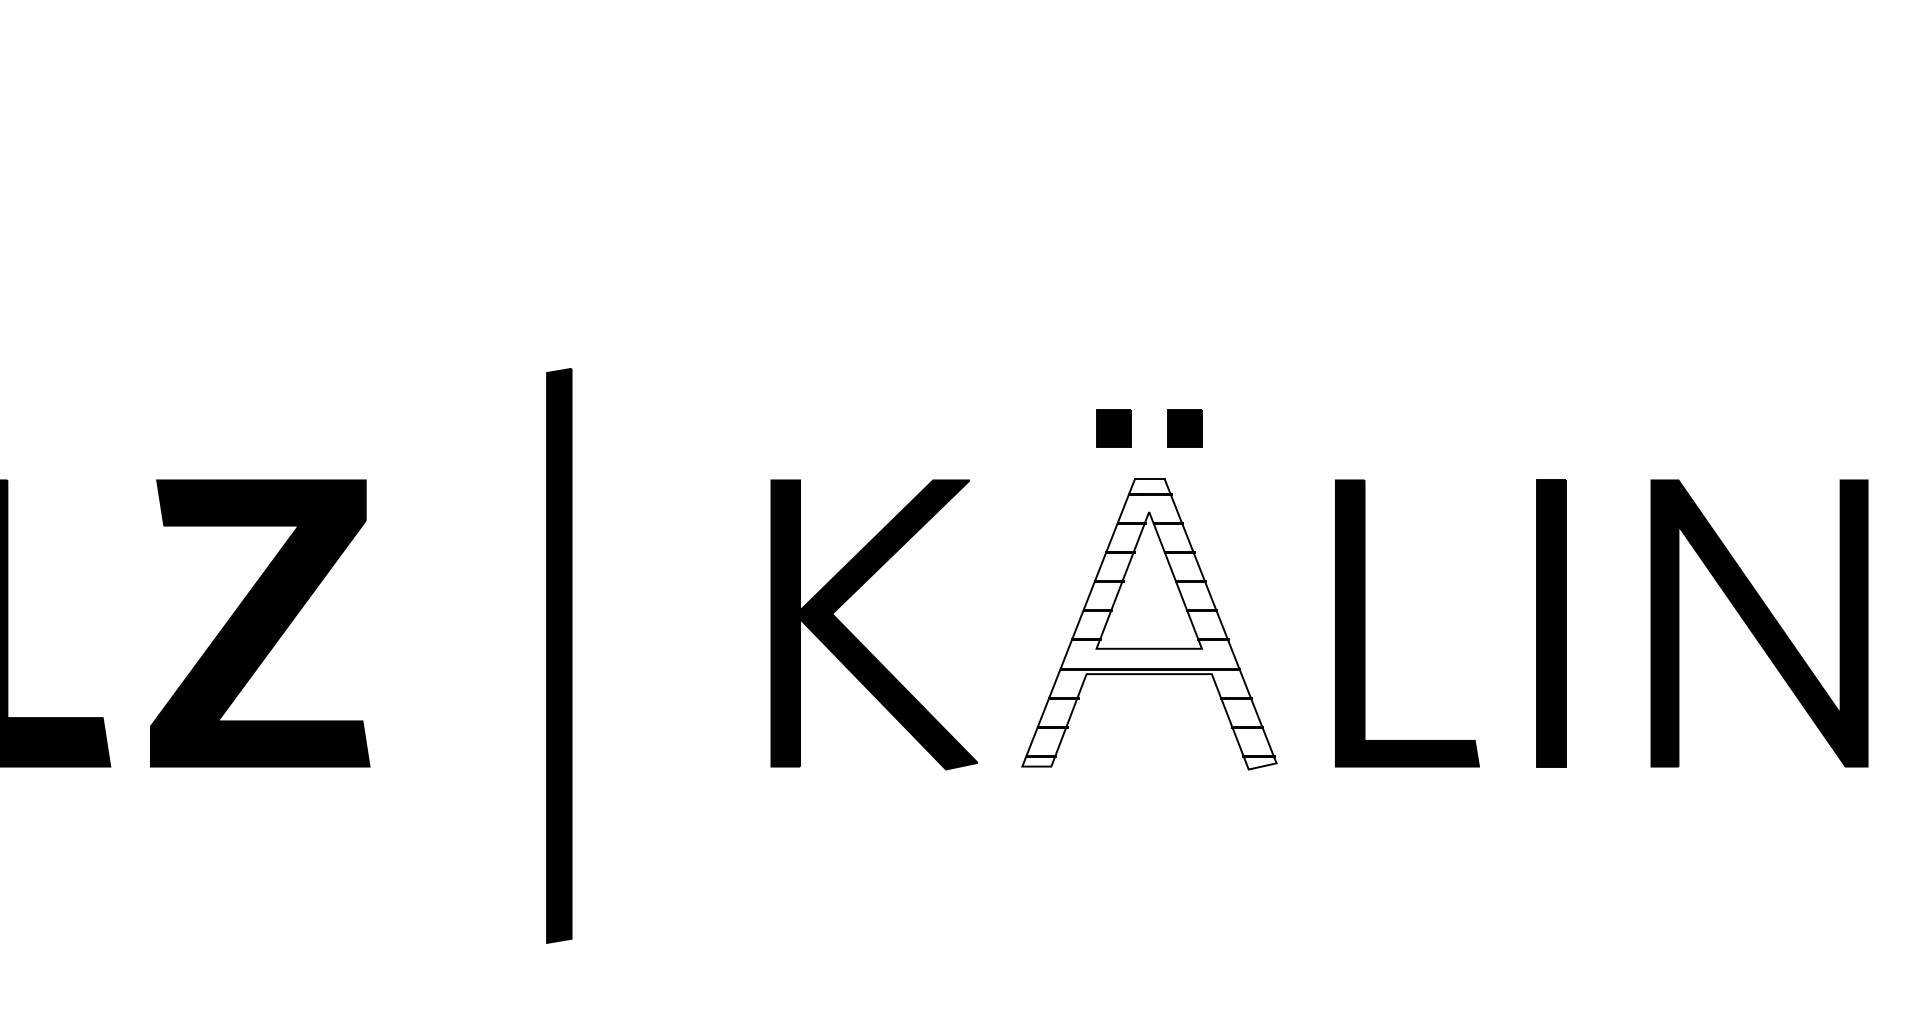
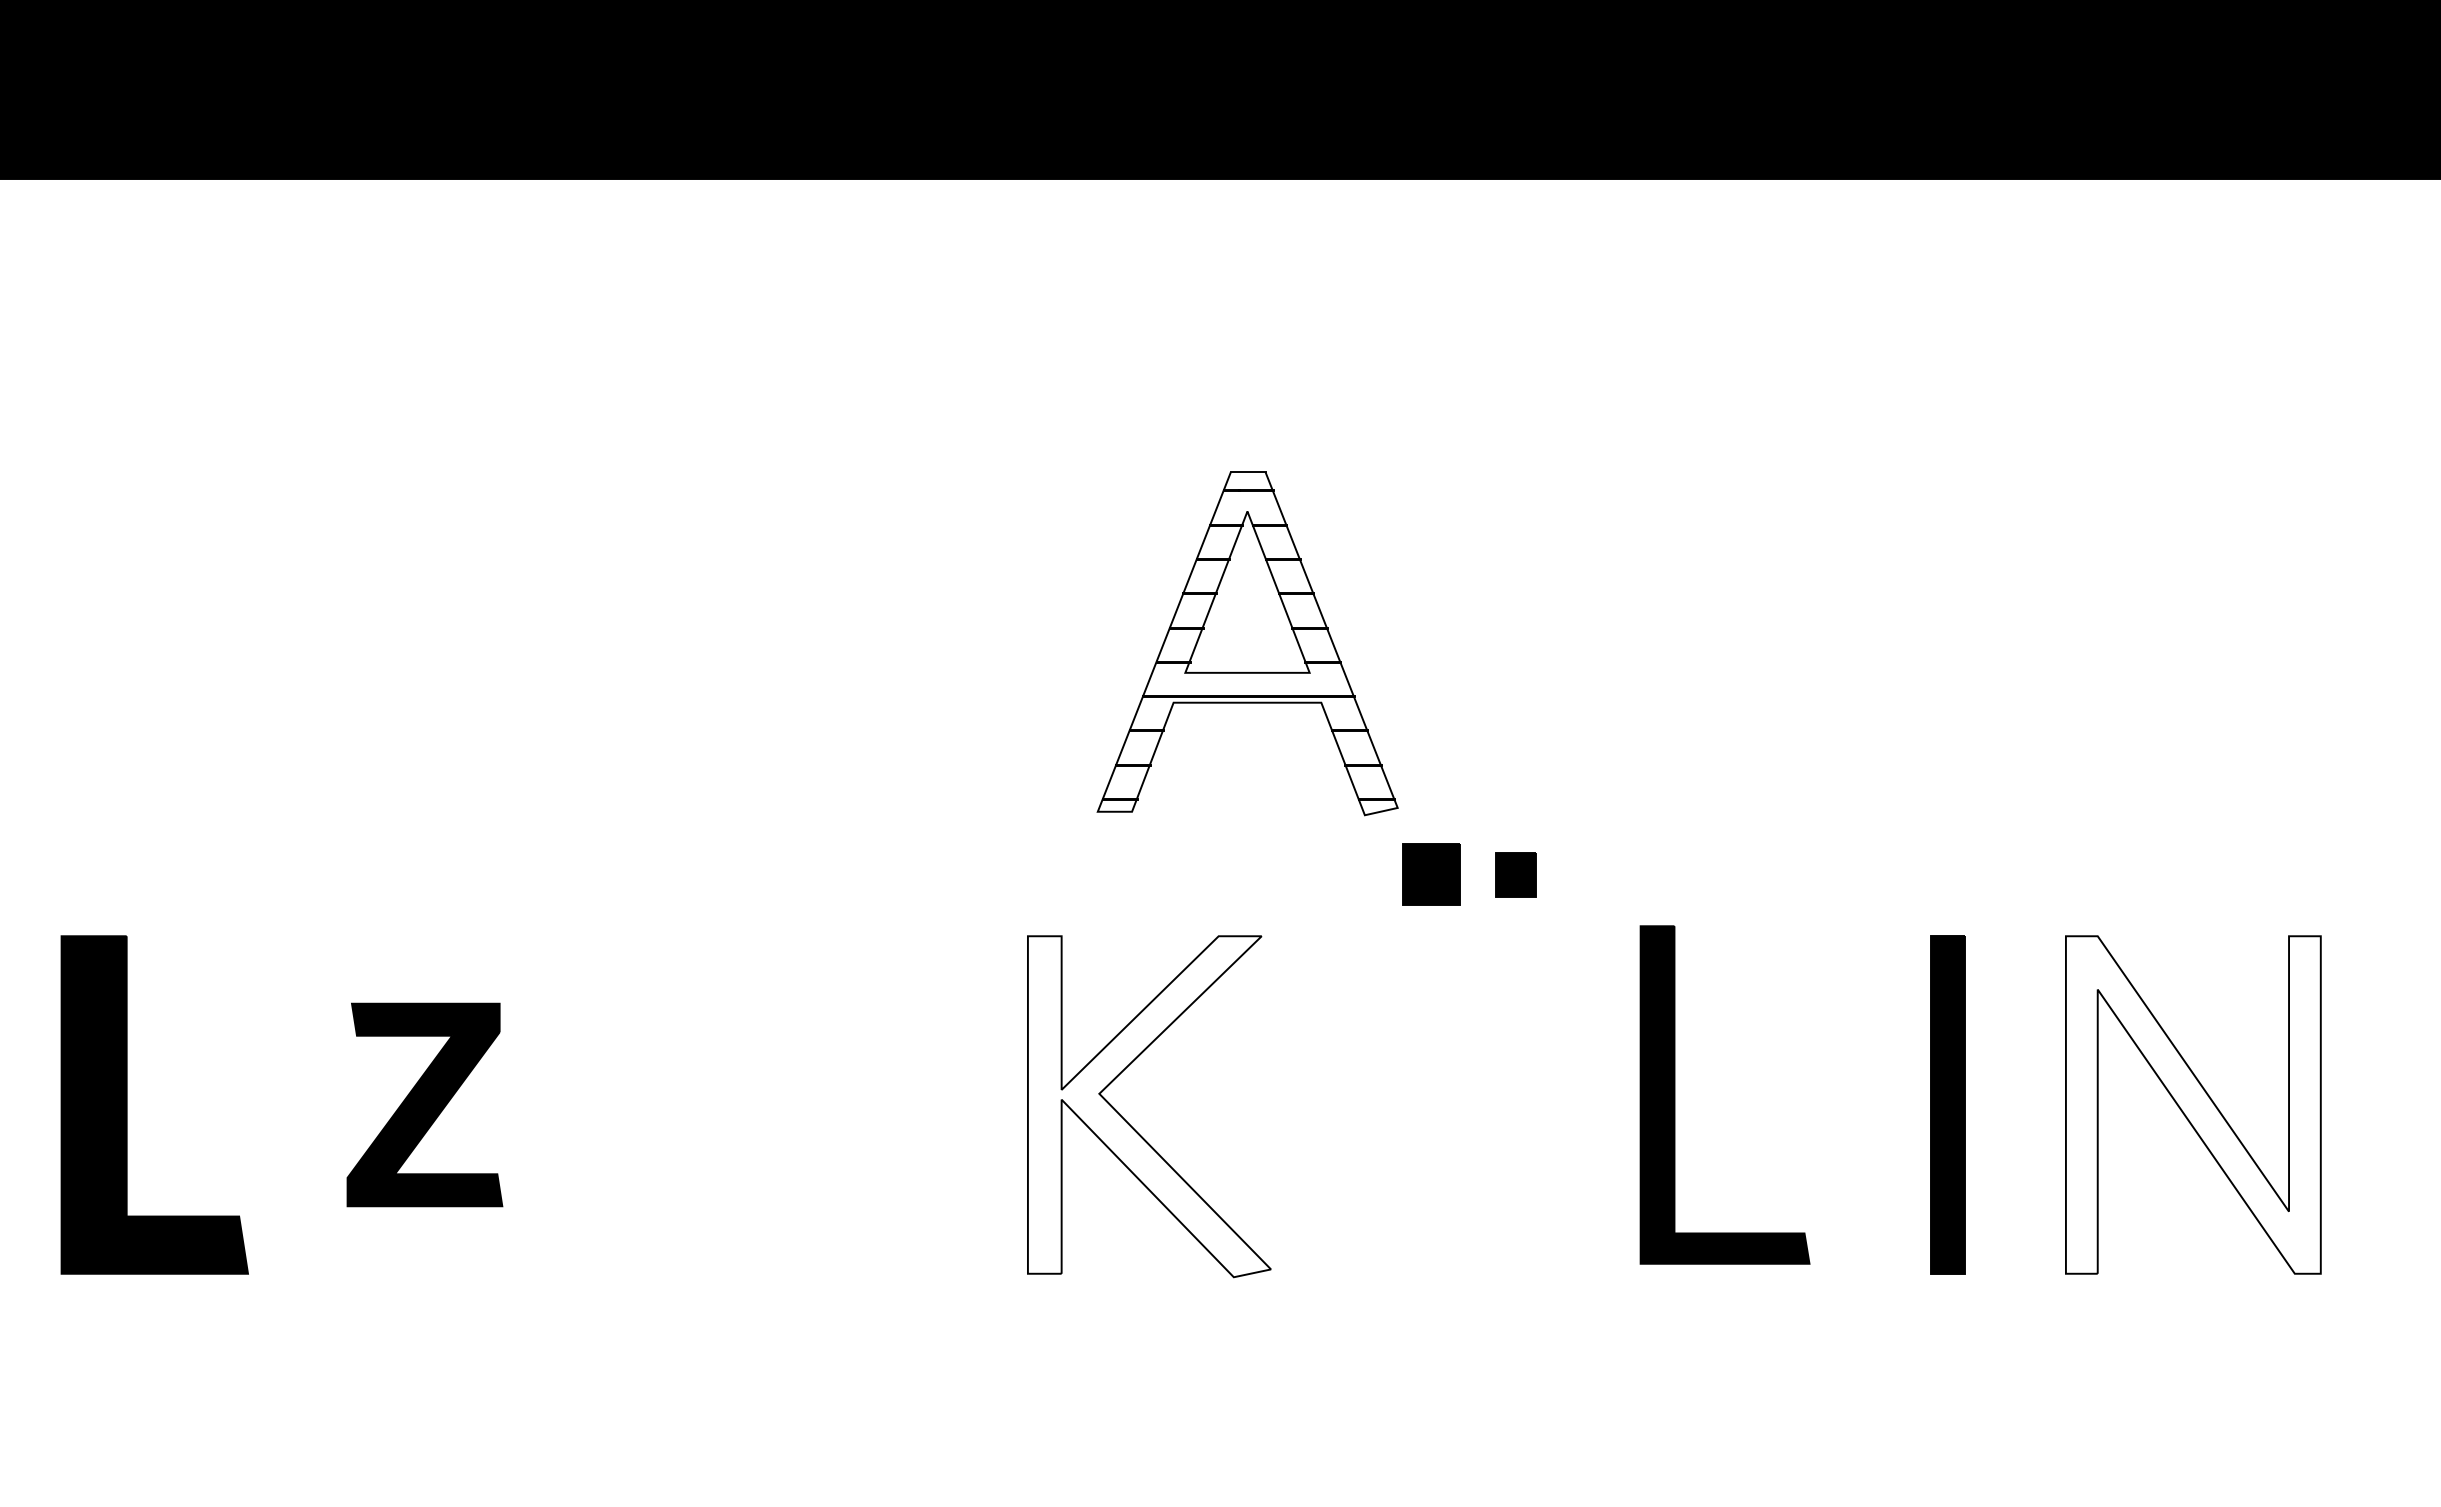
part: (1113, 428) -> (1431, 874), size x1.4
part: (259, 623) -> (424, 1104), size x0.6
part: (1149, 623) -> (1247, 643), moved
part: (1365, 623) -> (1675, 1094), moved
fill: (1758, 623) -> (2192, 1104), removed
fill: (874, 624) -> (1149, 1106), removed
part: (559, 655) -> (777, 1142), removed

